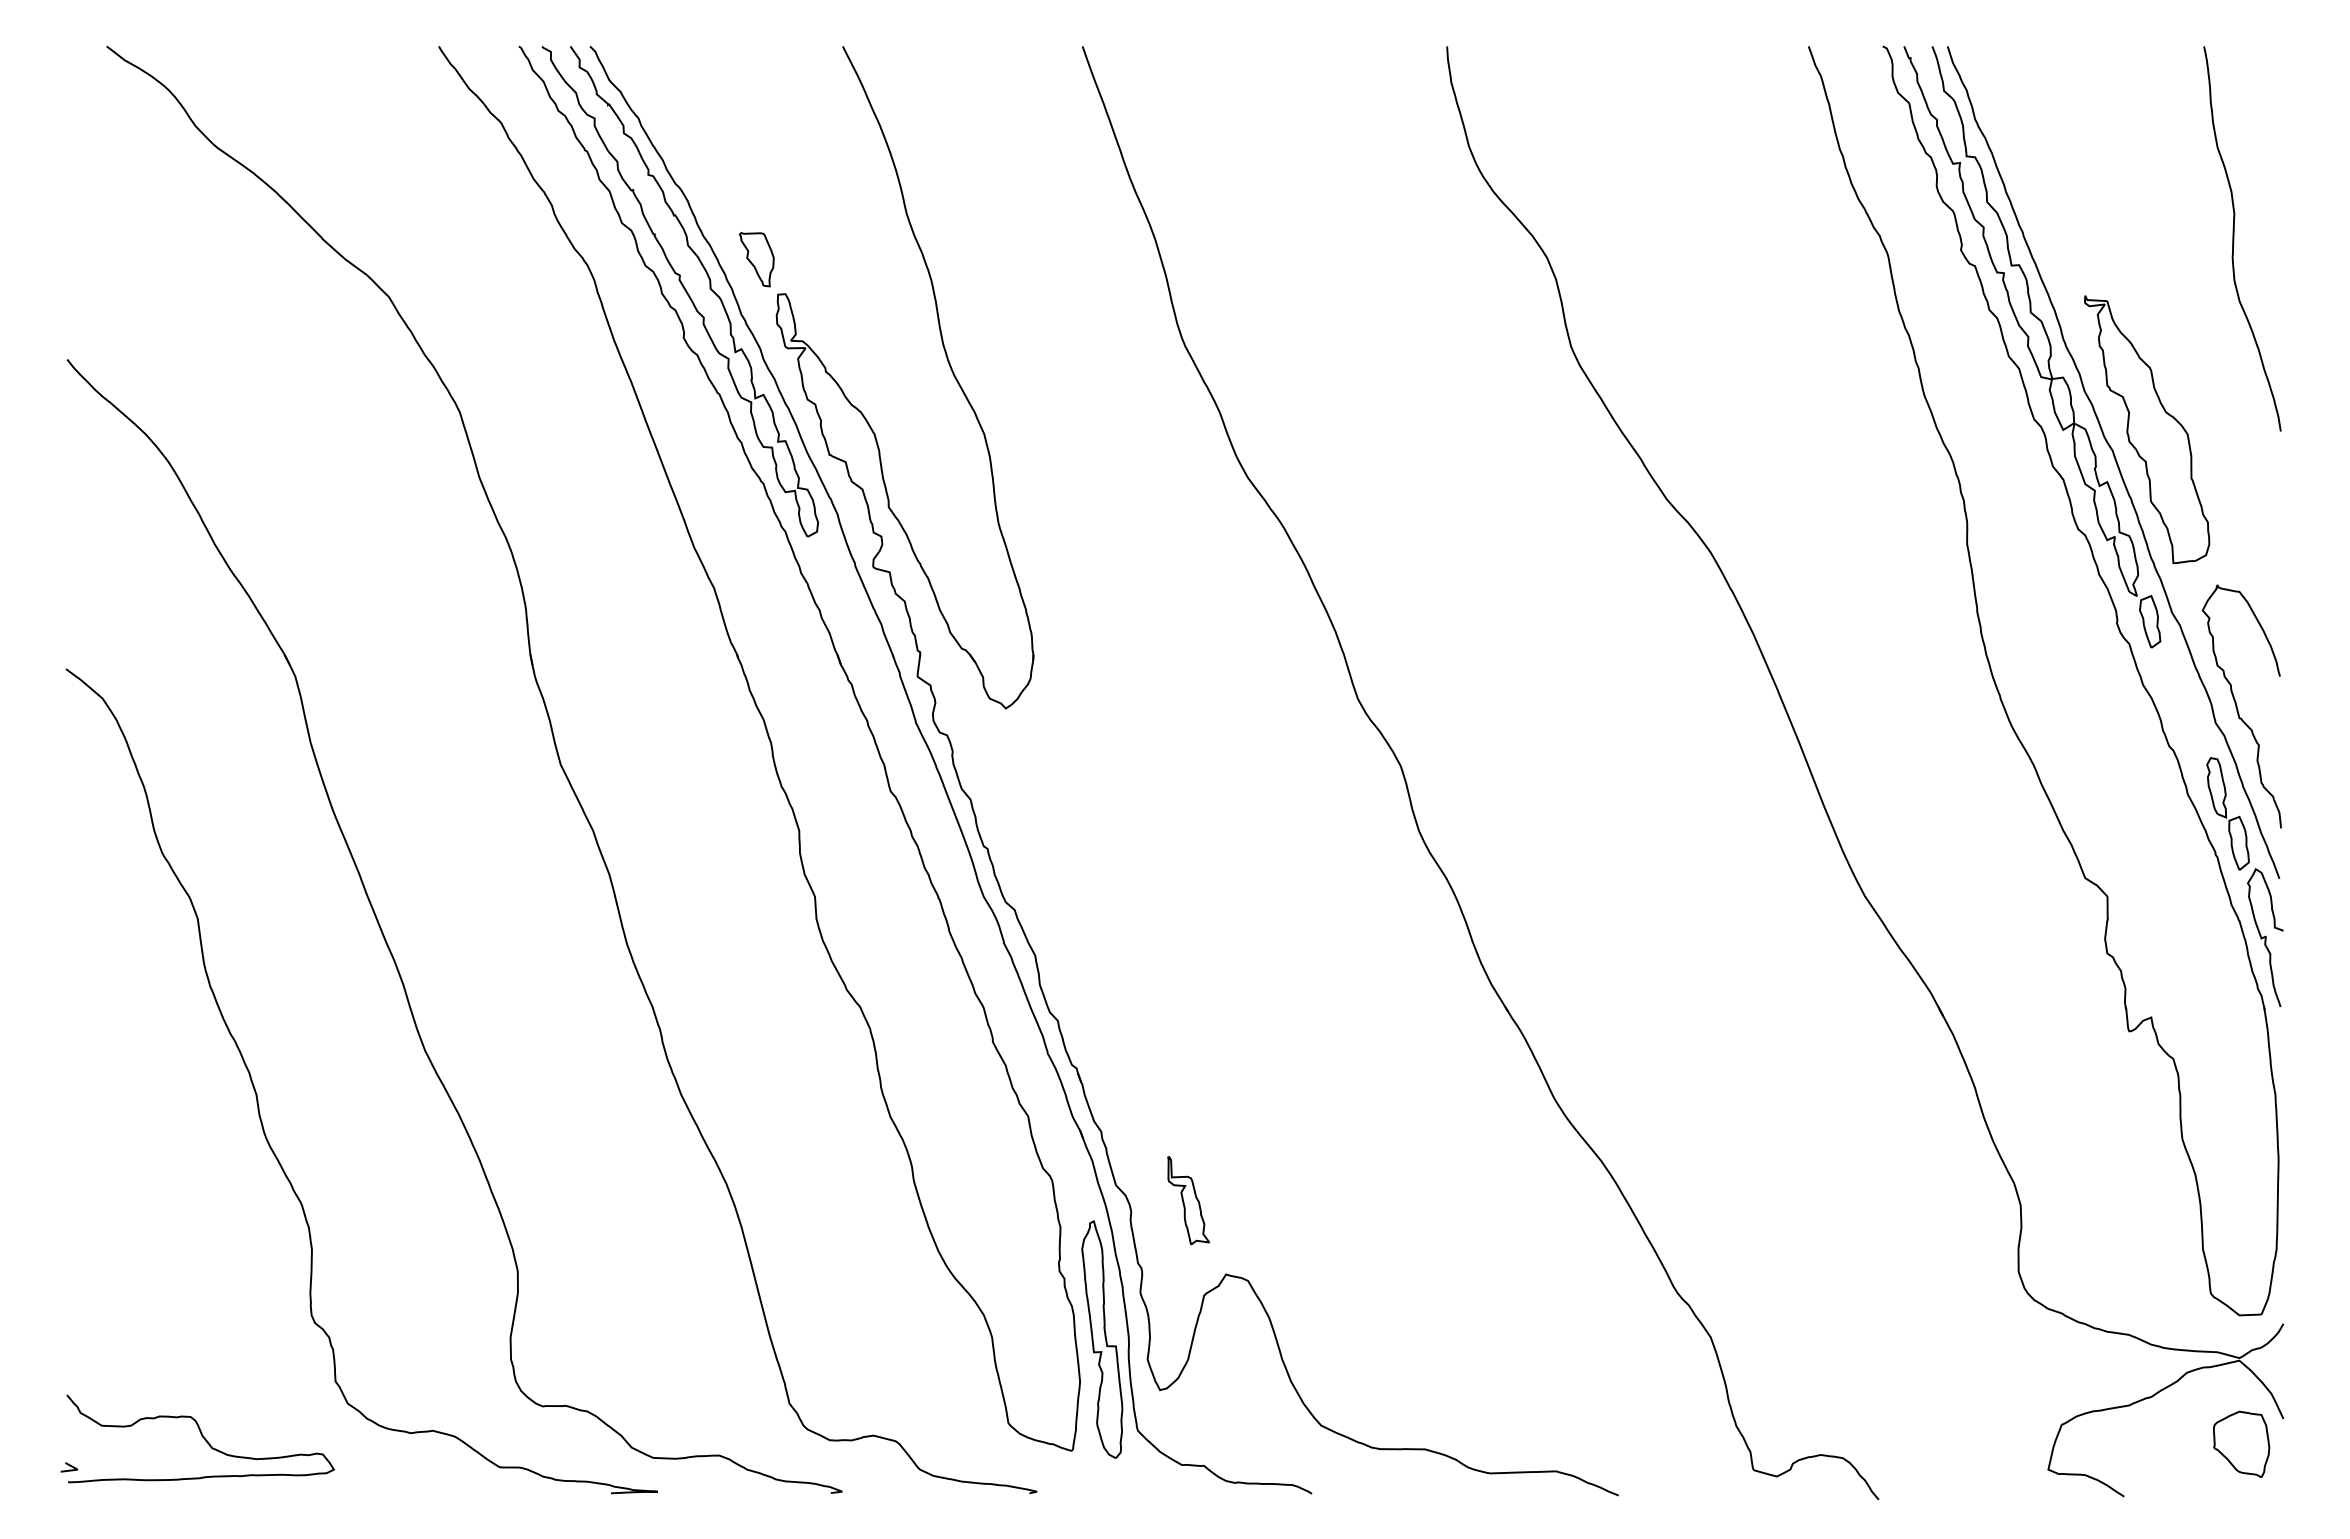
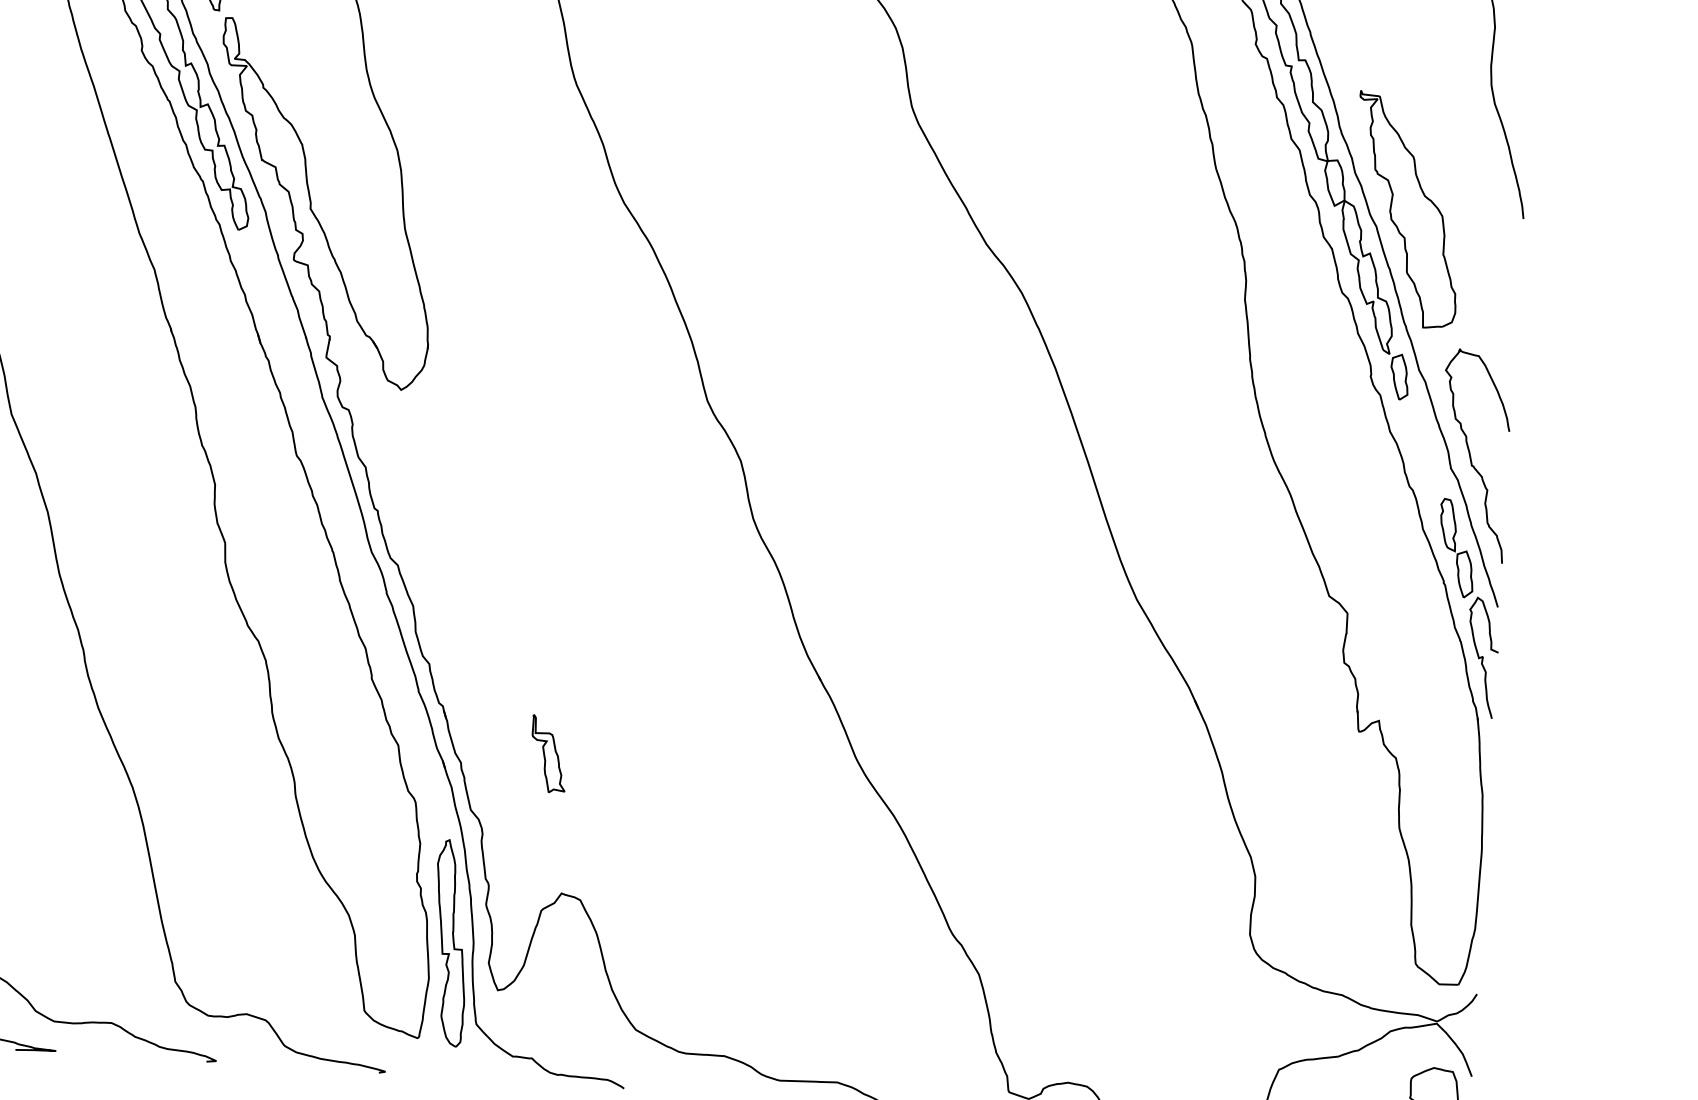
part: (1188, 1200) -> (548, 754), moved

